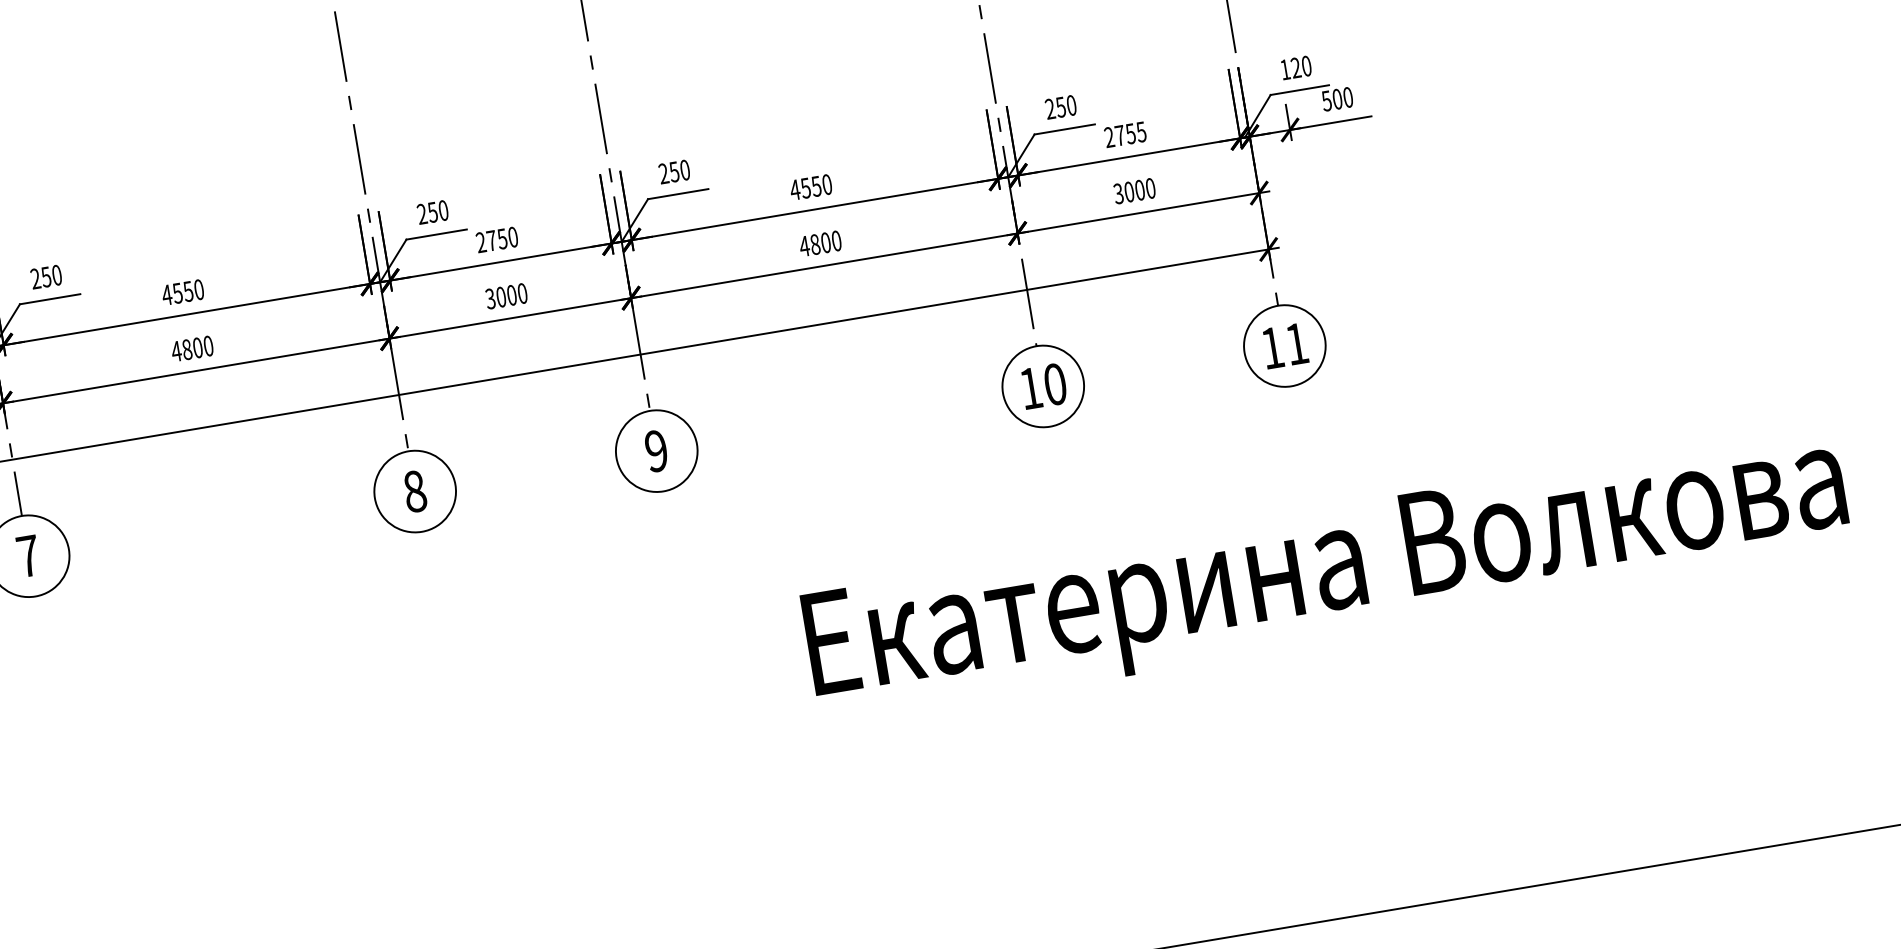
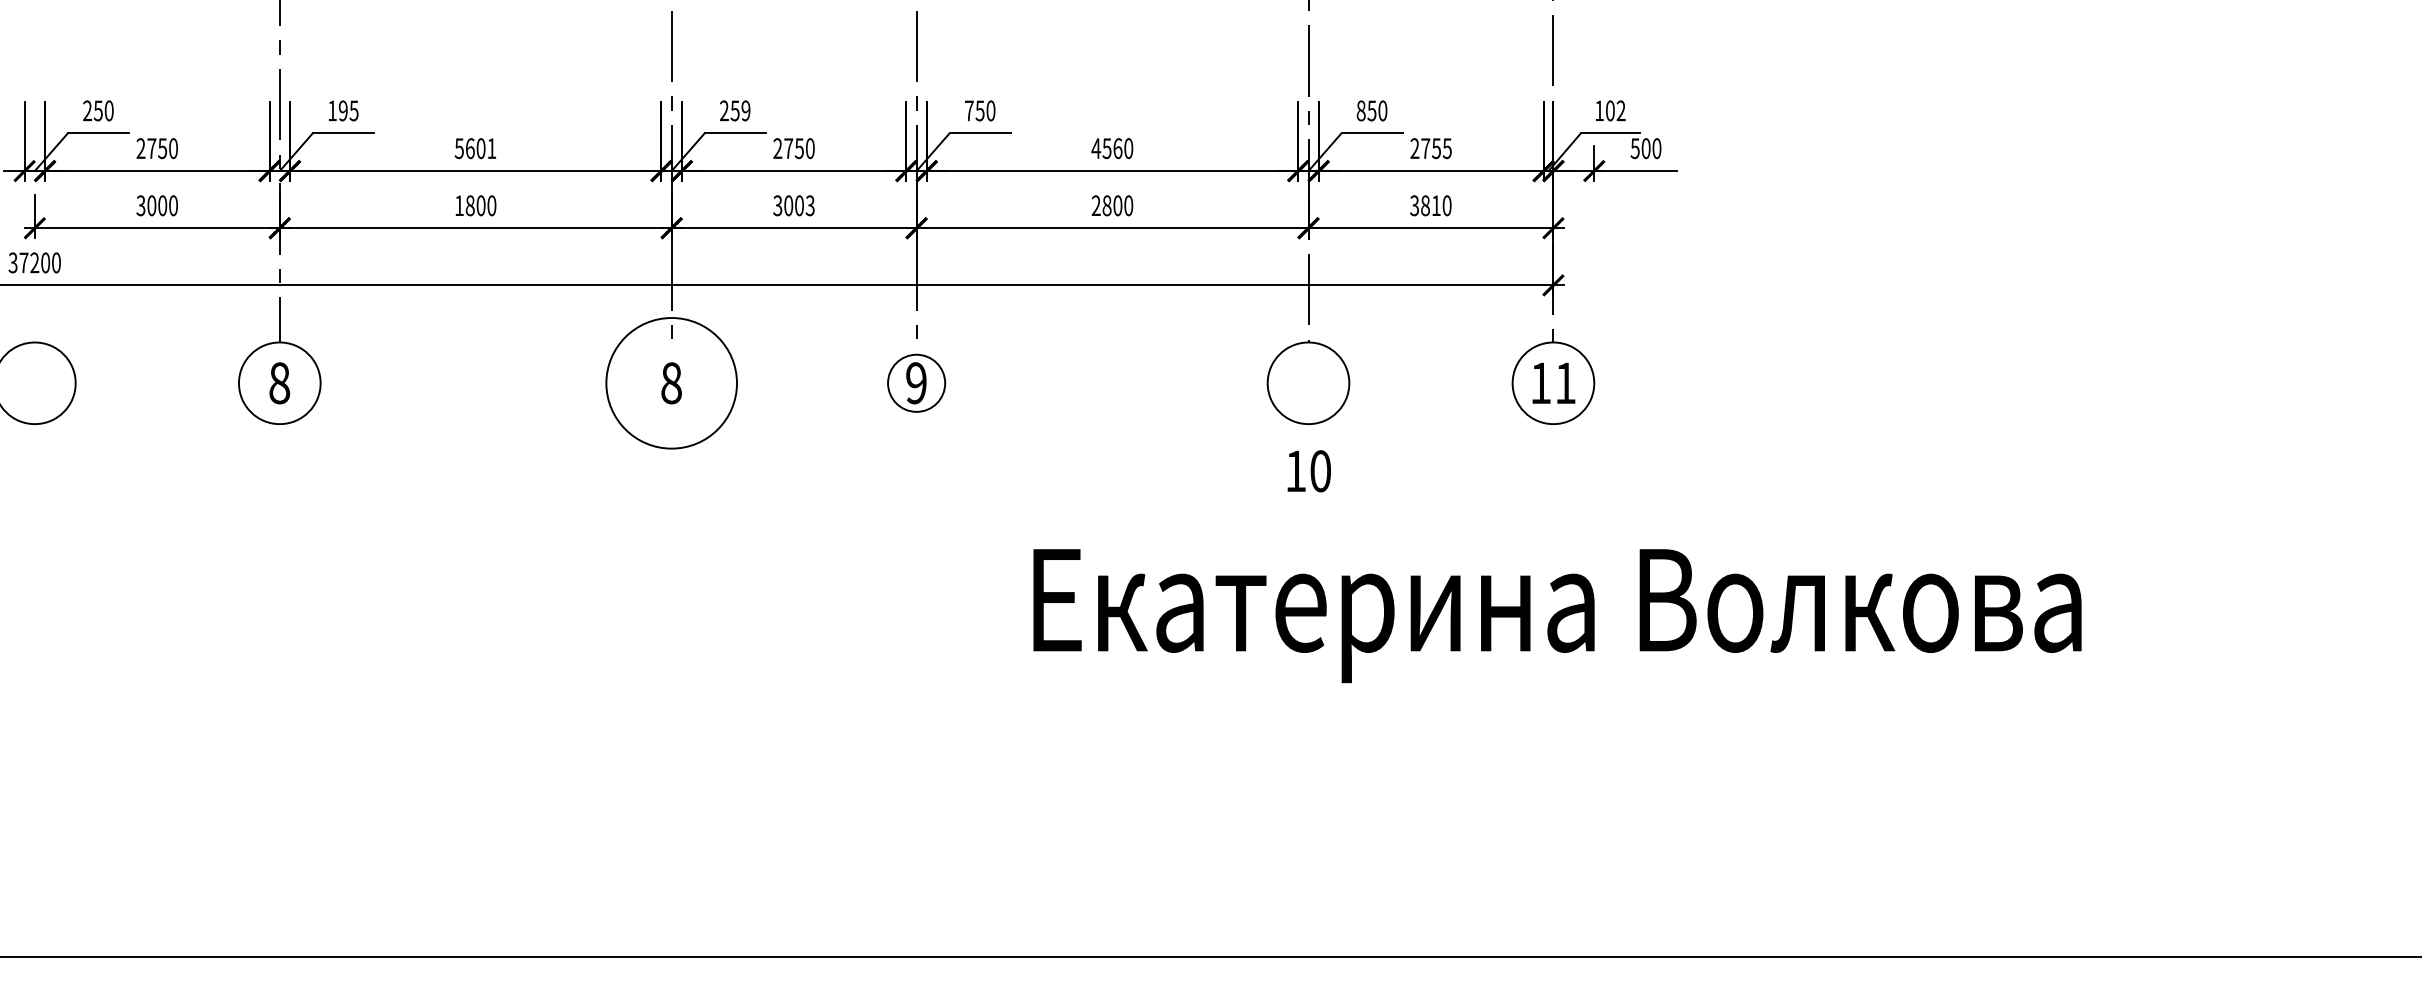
text: (1301, 66) -> (1615, 110), 120 -> 102
text: (1049, 108) -> (1360, 110), 250 -> 850
text: (662, 173) -> (968, 110), 250 -> 750
text: (816, 186) -> (1117, 148), 4550 -> 4560
text: (1134, 190) -> (1430, 205), 3000 -> 3810
text: (442, 210) -> (745, 110), 250 -> 259
text: (804, 246) -> (1096, 205), 4800 -> 2800
text: (46, 276) -> (343, 110), 250 -> 195
text: (182, 292) -> (475, 148), 4550 -> 5601
text: (521, 293) -> (809, 205), 3000 -> 3003
text: (176, 351) -> (459, 205), 4800 -> 1800
text: (1043, 386) -> (1308, 471), moved
circle: (656, 451) -> (916, 383), size x0.7
circle: (415, 491) -> (671, 383), size x1.6
text: (28, 556) -> (279, 383), 7 -> 8

